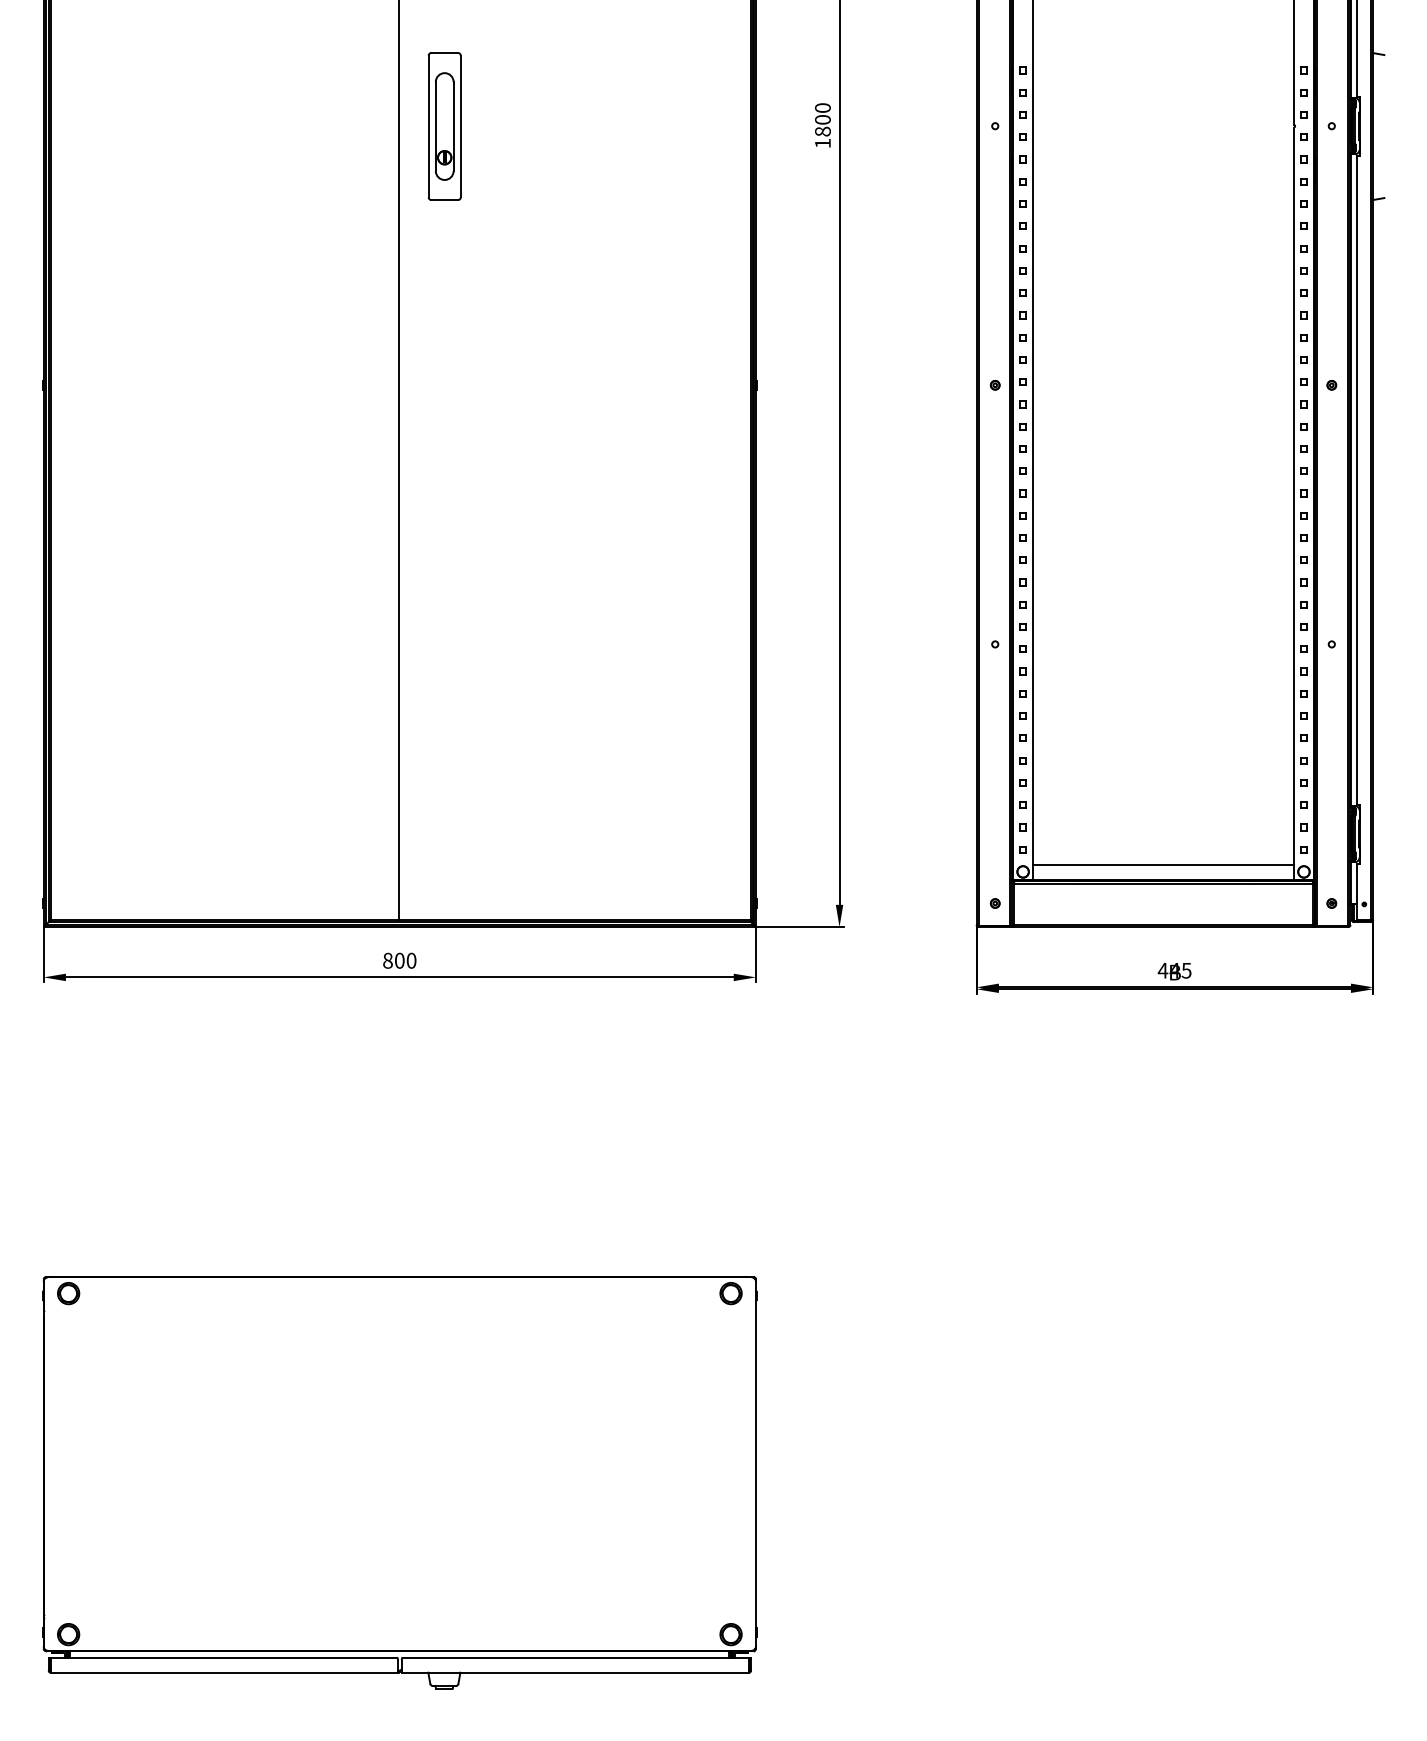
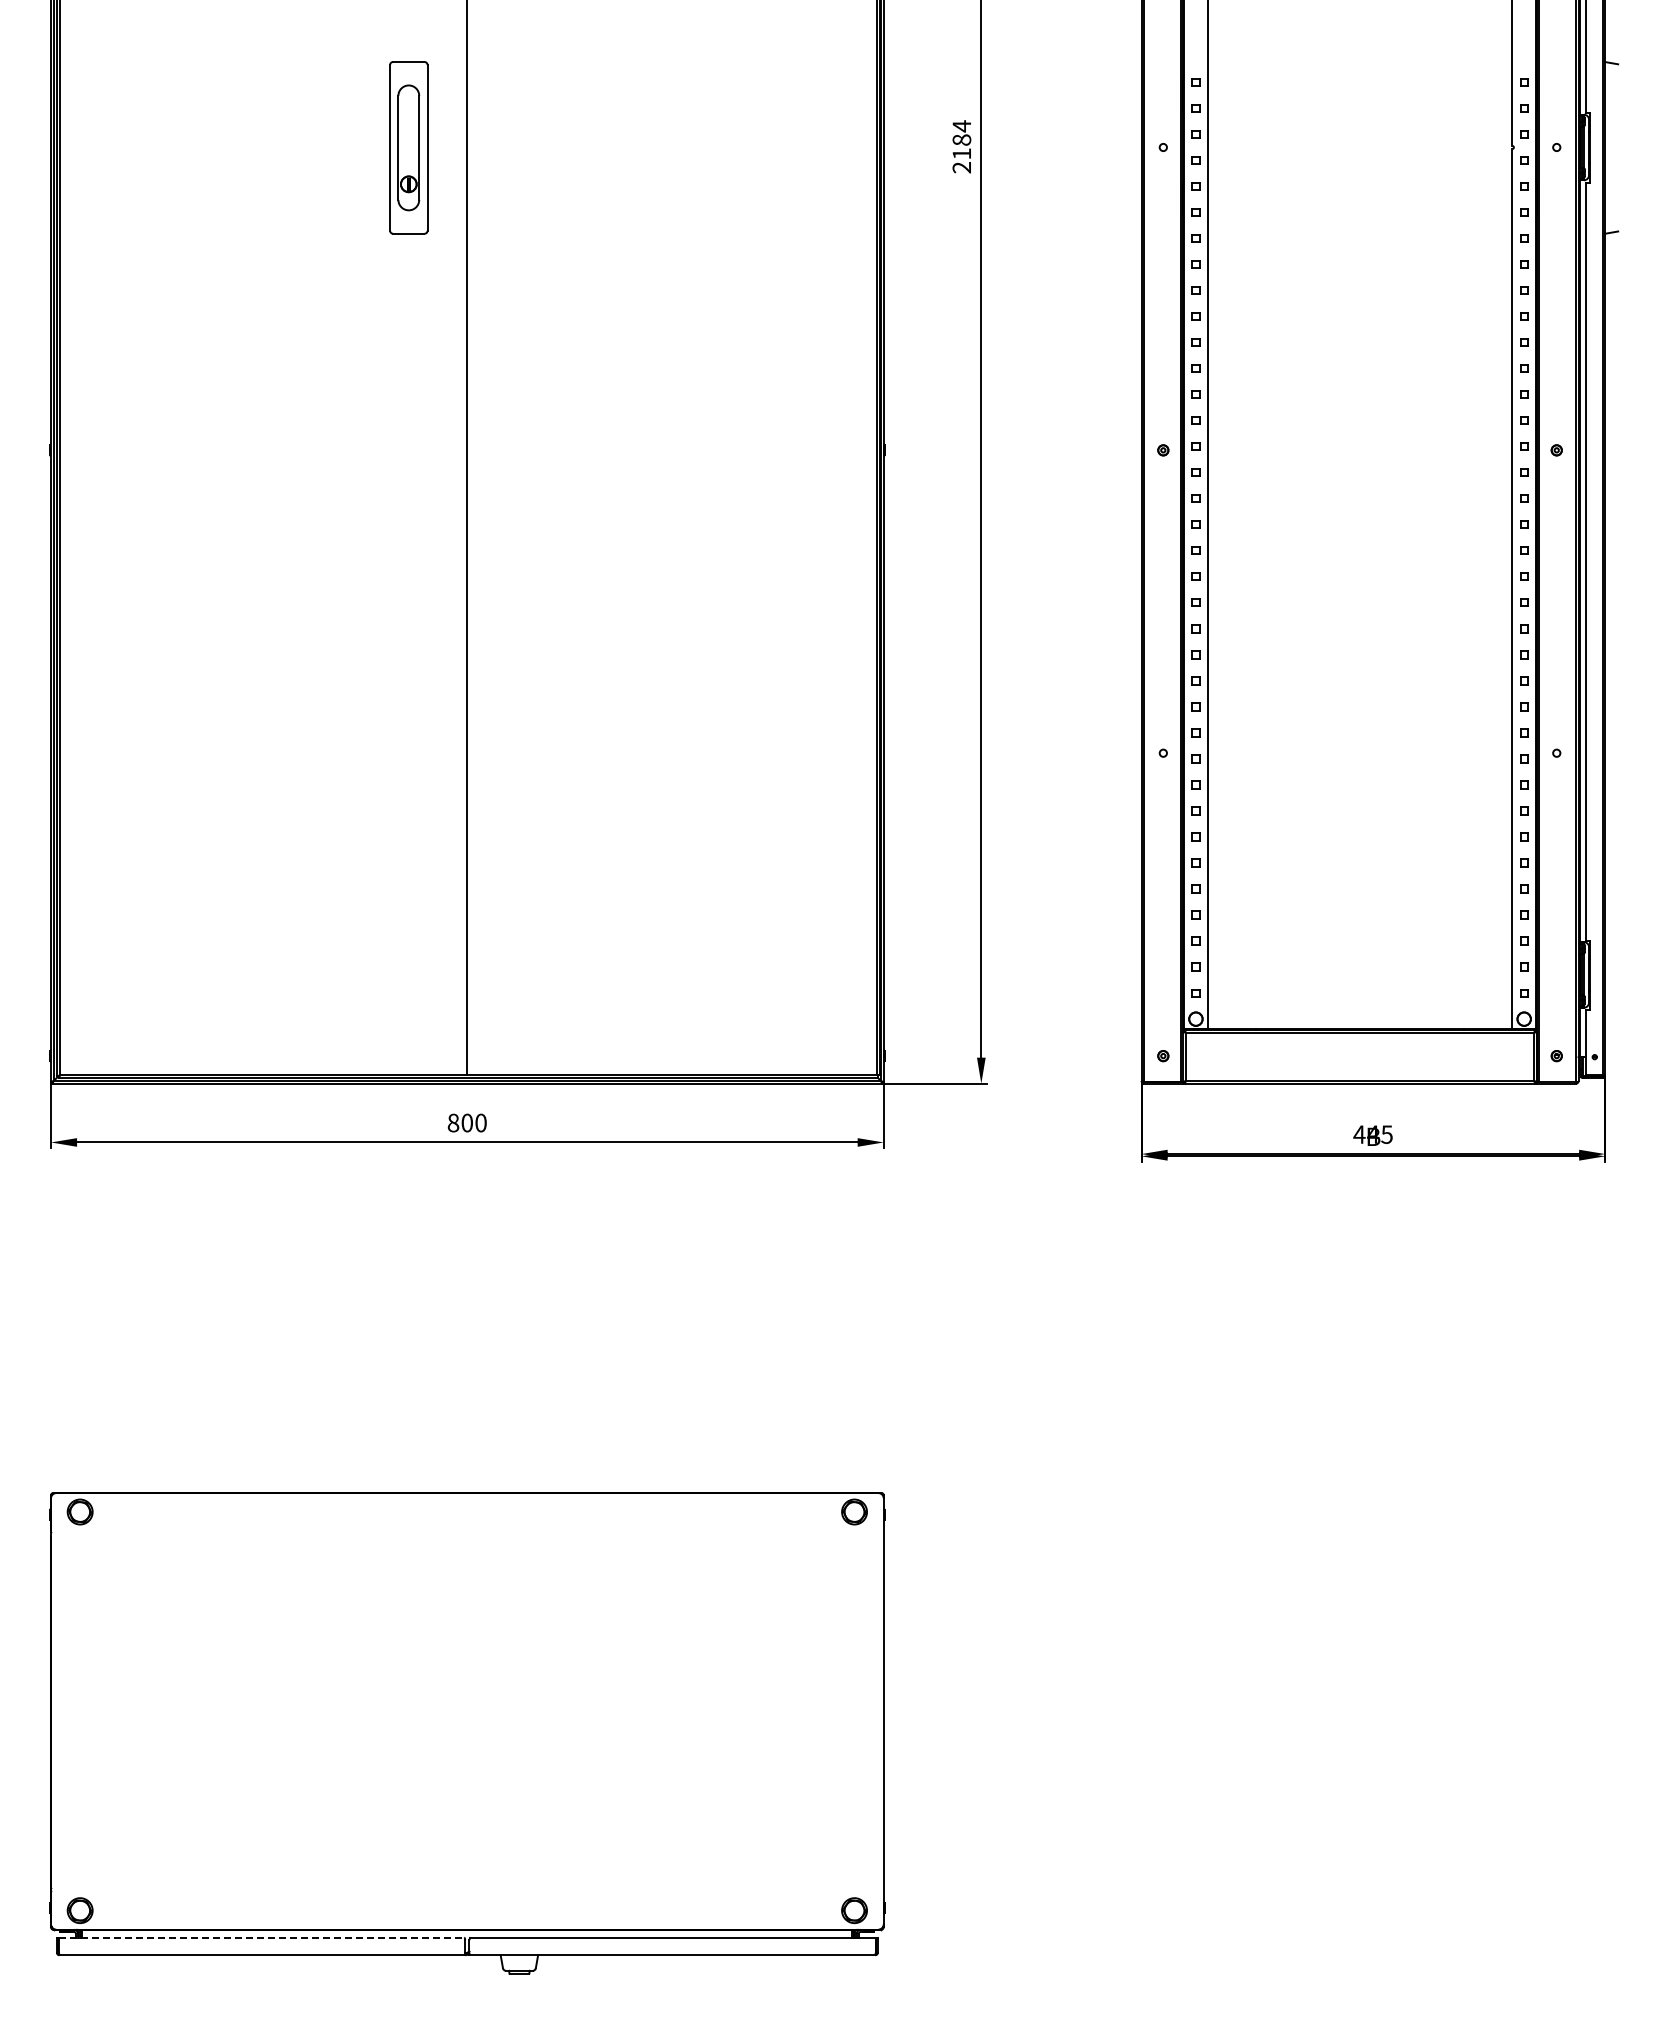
text: (822, 125) -> (961, 146), 1800 -> 2184
part: (444, 126) -> (408, 147), moved
line: (1163, 864) -> (1359, 1010), removed
line: (223, 1657) -> (261, 1937), solid -> dashed

